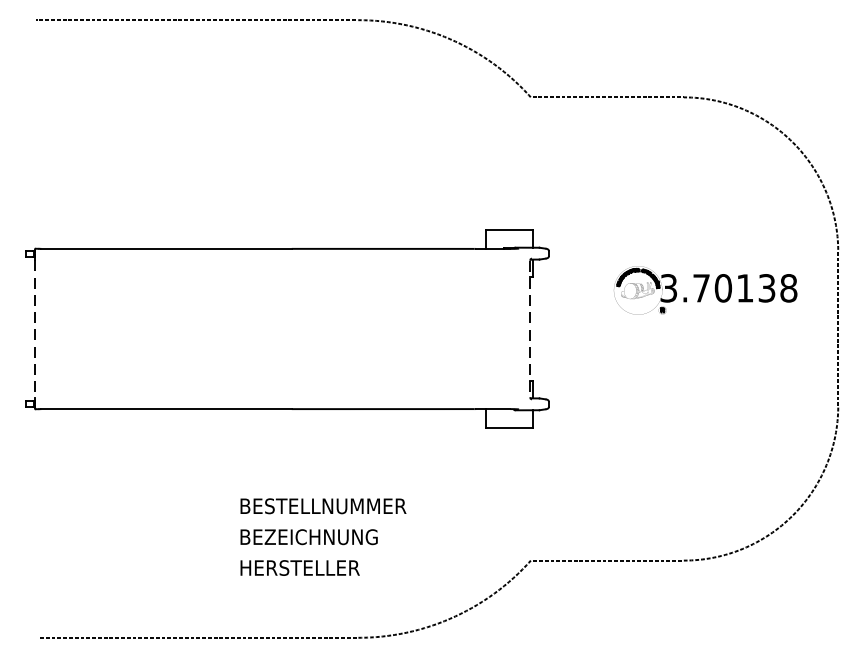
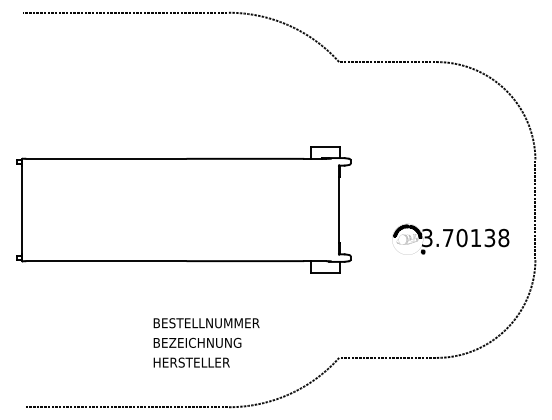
part: (706, 290) -> (451, 239), moved
line: (35, 329) -> (22, 210), dashed -> solid
line: (529, 329) -> (338, 210), dashed -> solid

